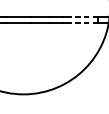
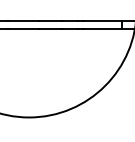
line: (82, 16) -> (102, 20), dashed -> solid
line: (82, 22) -> (102, 28), dashed -> solid

